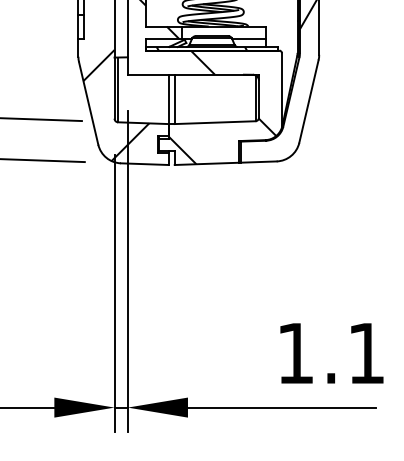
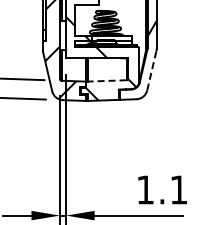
line: (308, 100) -> (151, 70), solid -> dashed
line: (213, 121) -> (106, 80), solid -> dashed

